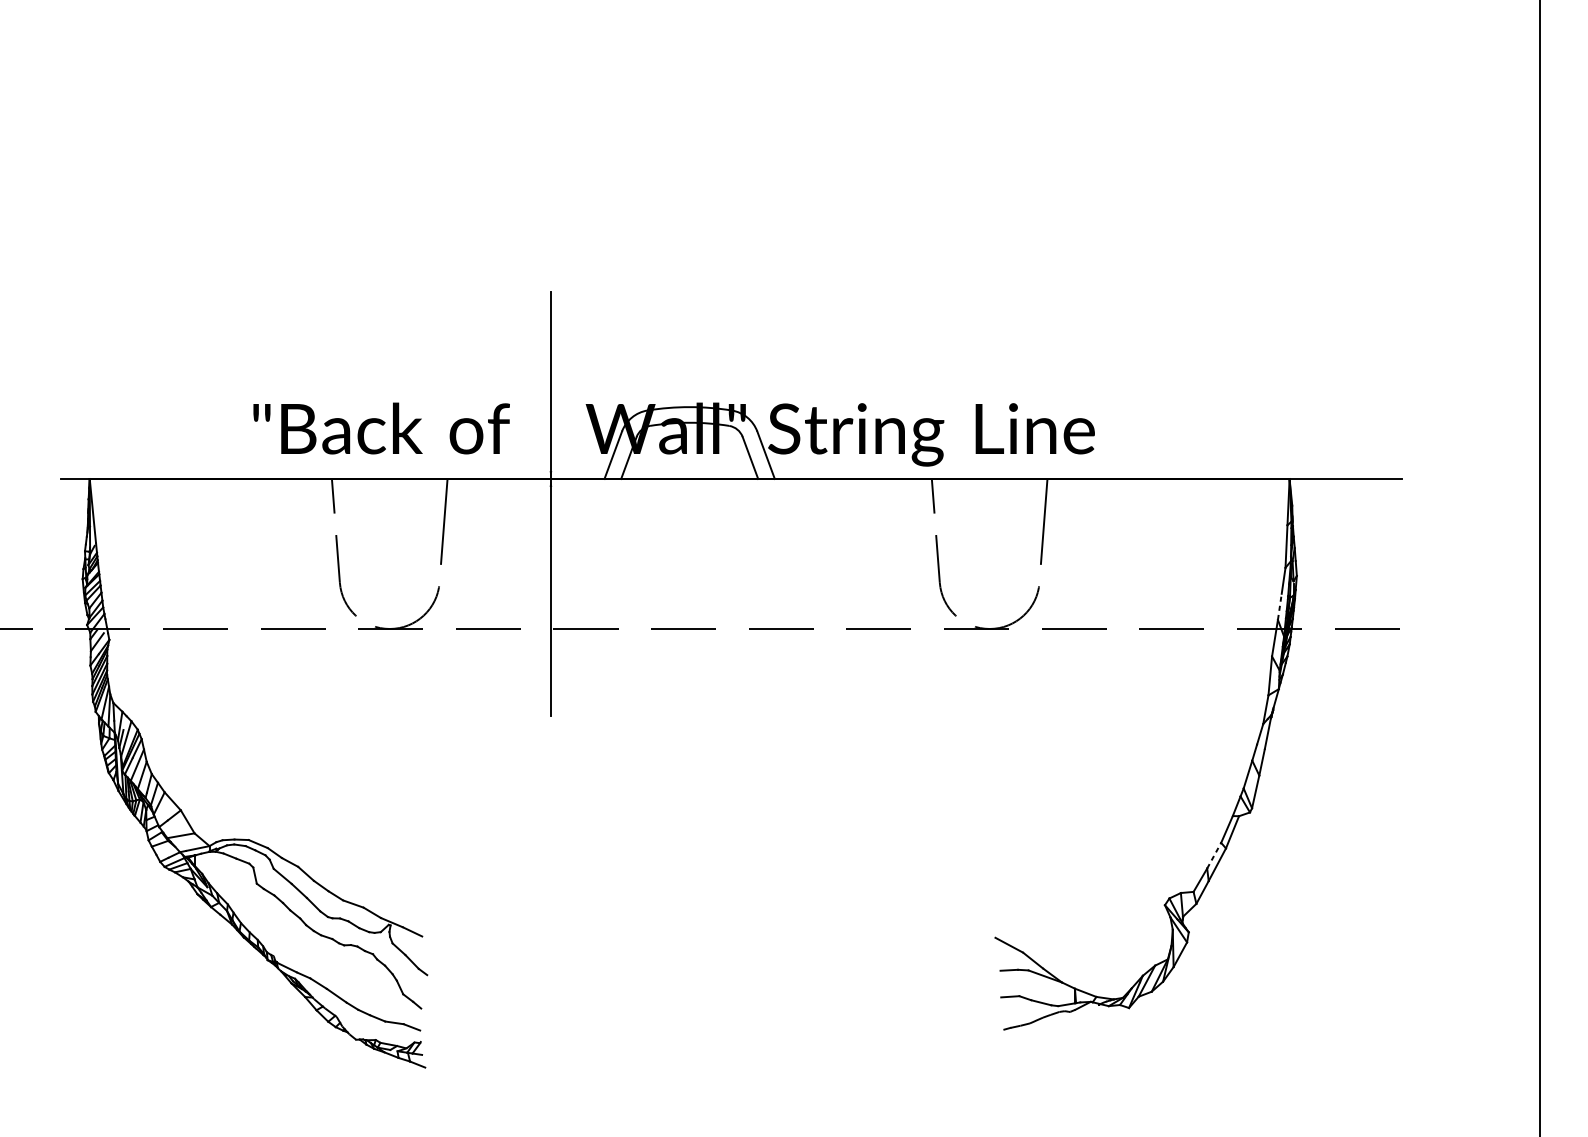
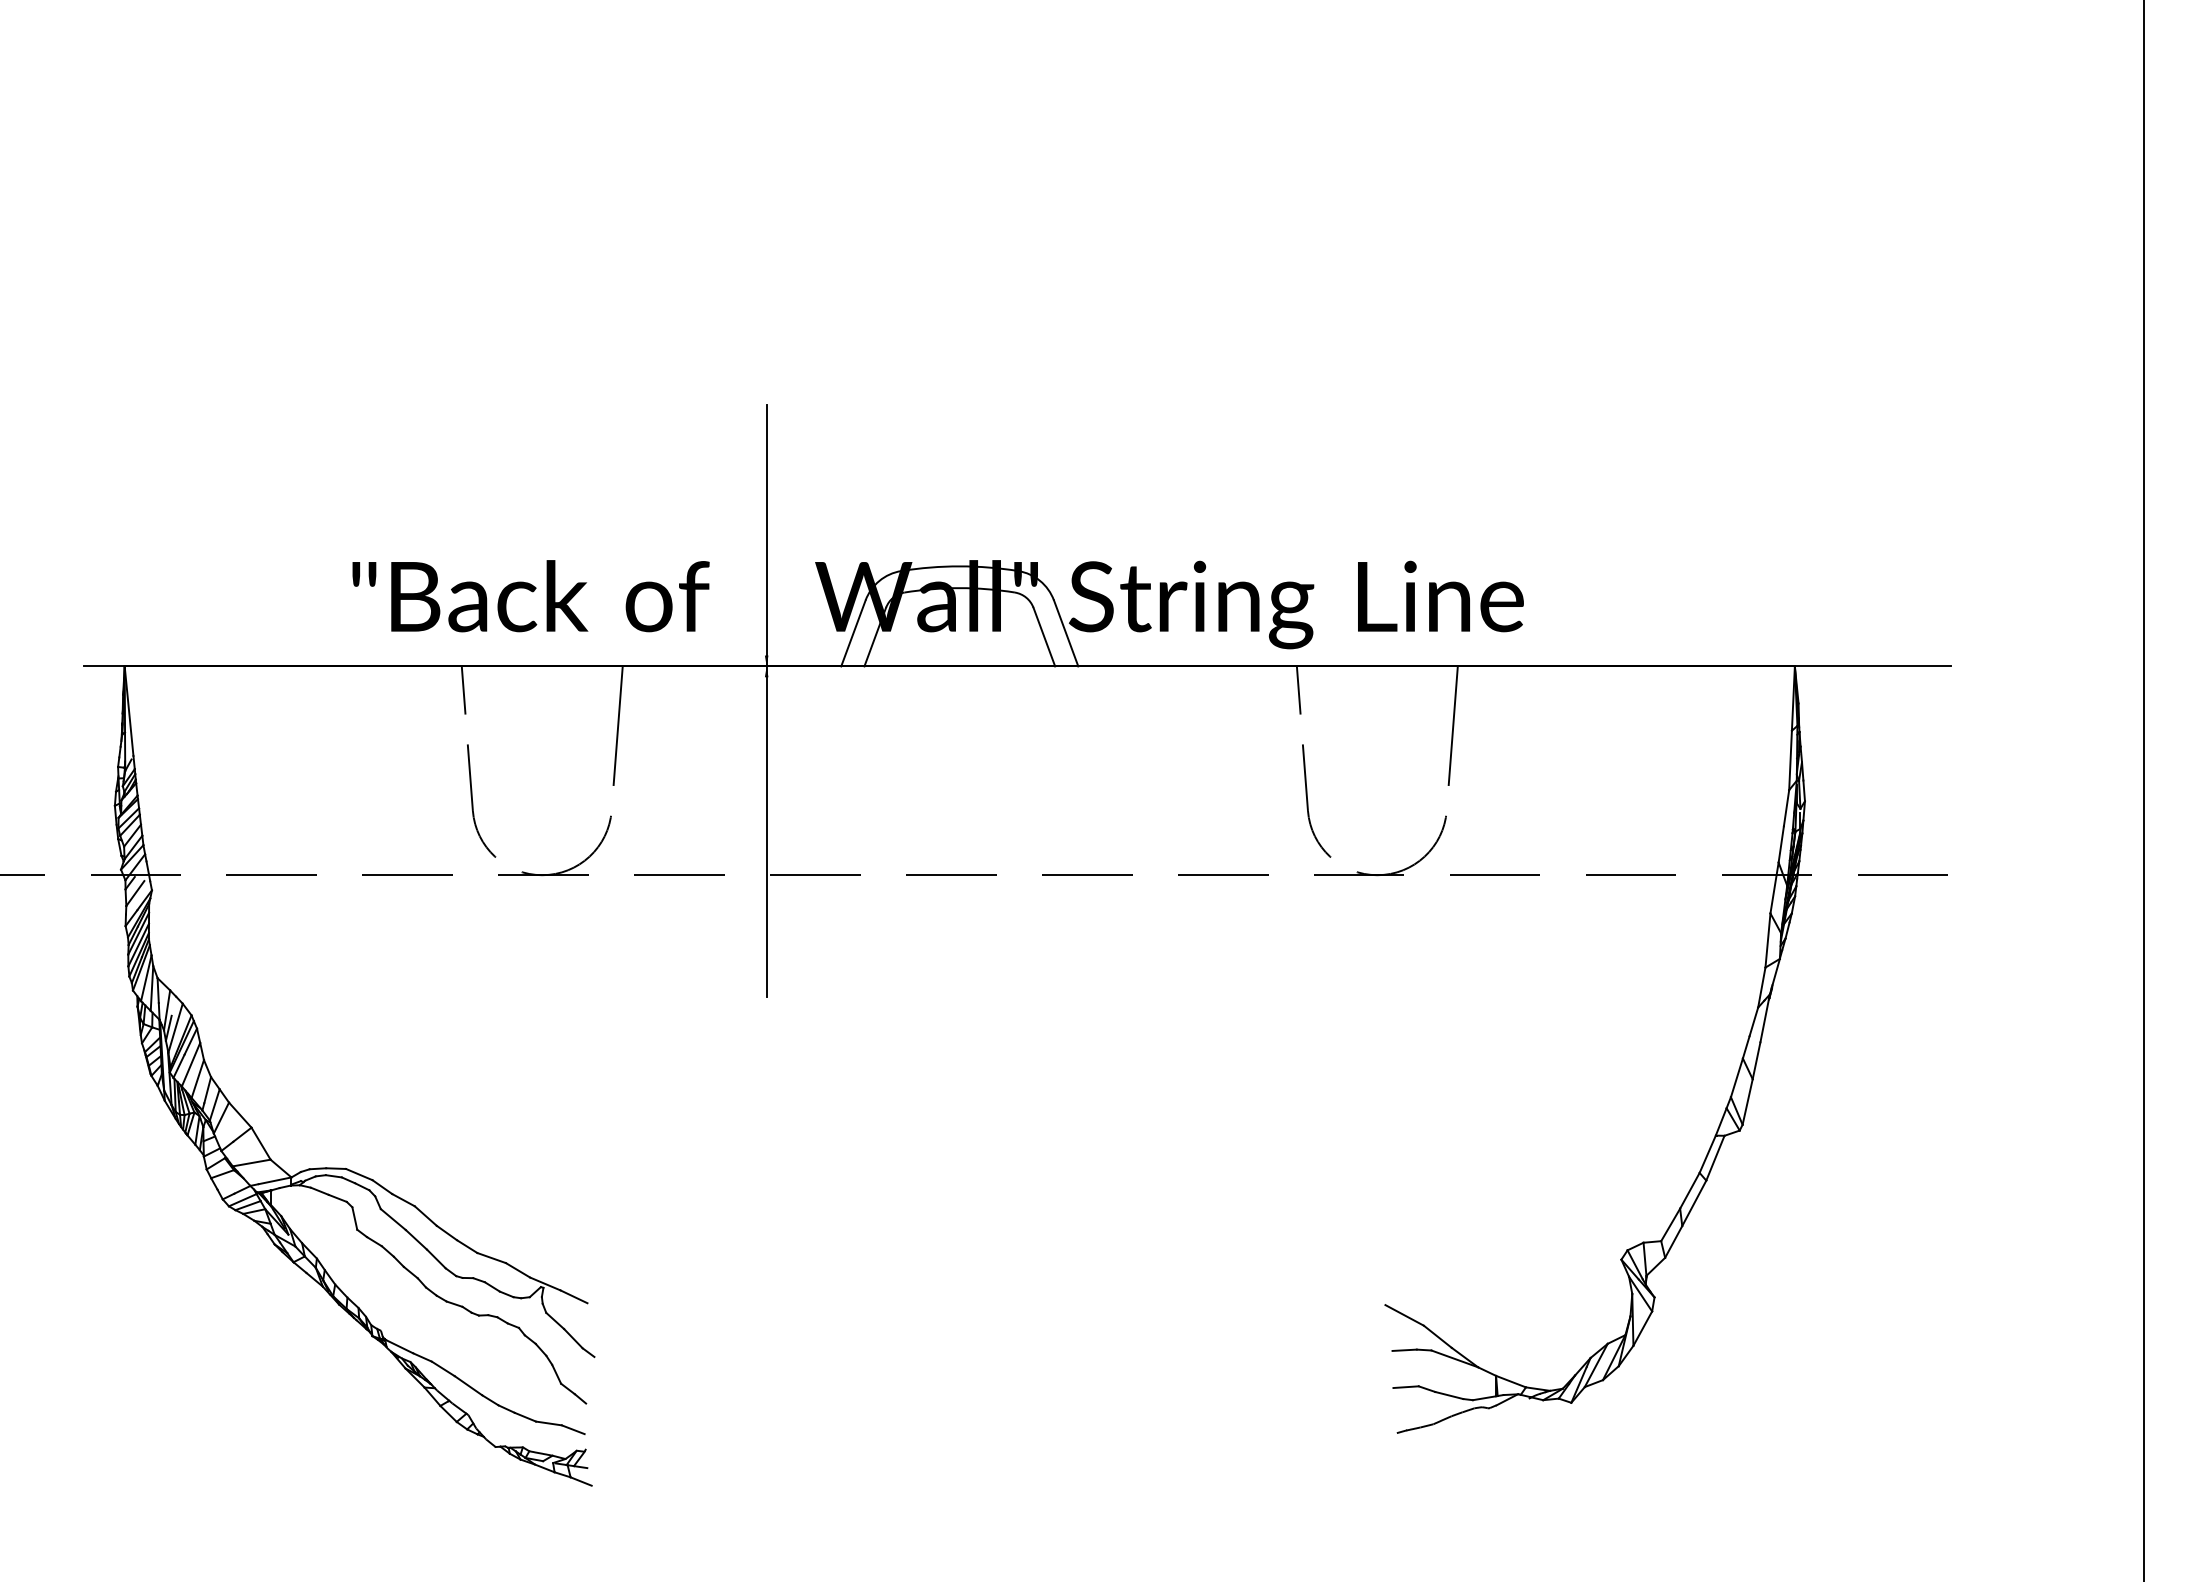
line: (1279, 606) -> (1781, 843), dashed -> solid
line: (1214, 855) -> (1690, 1190), dashed -> solid

